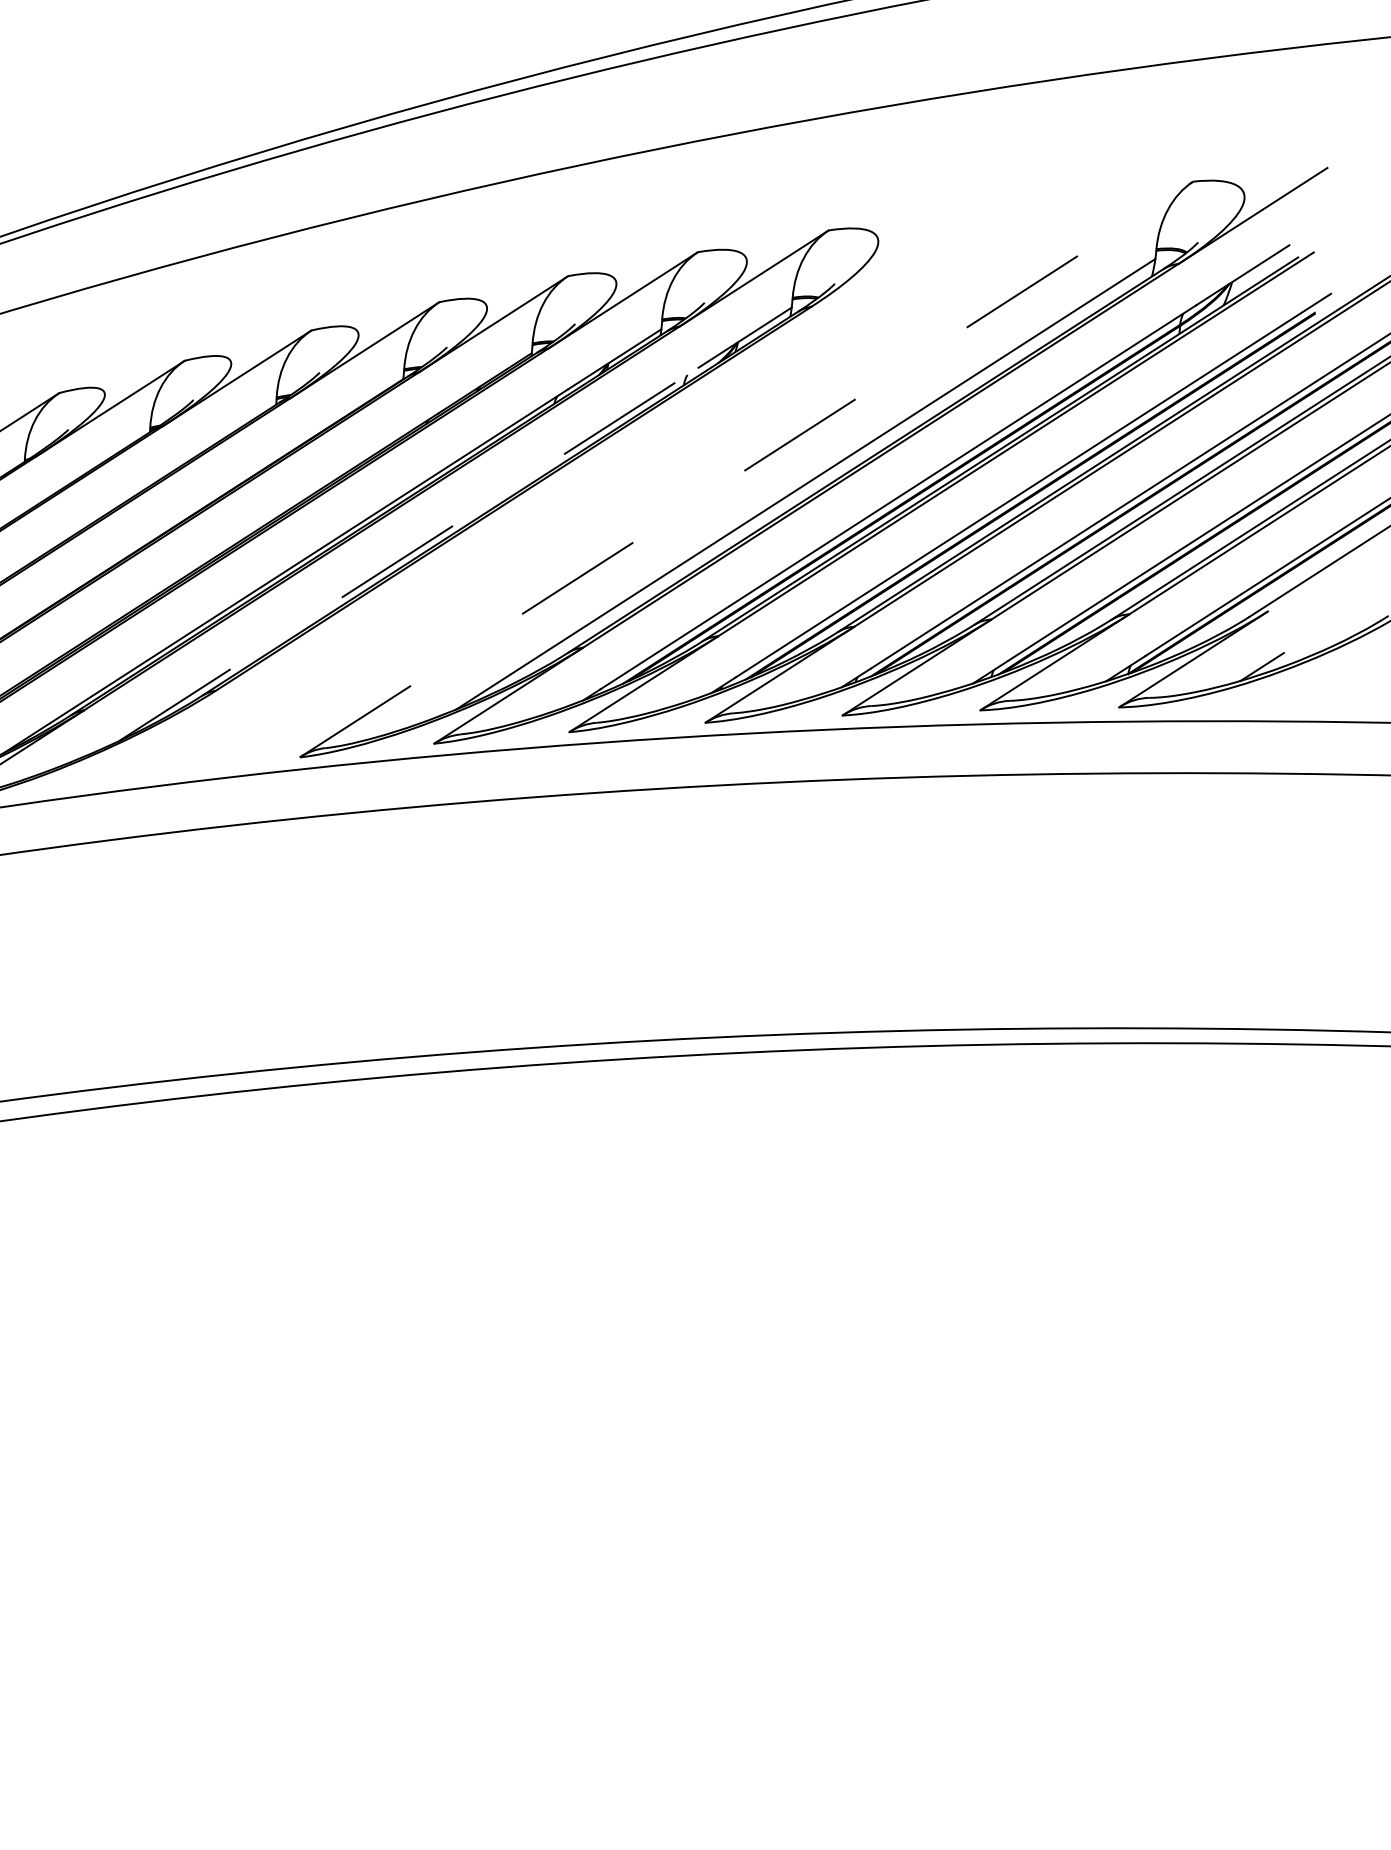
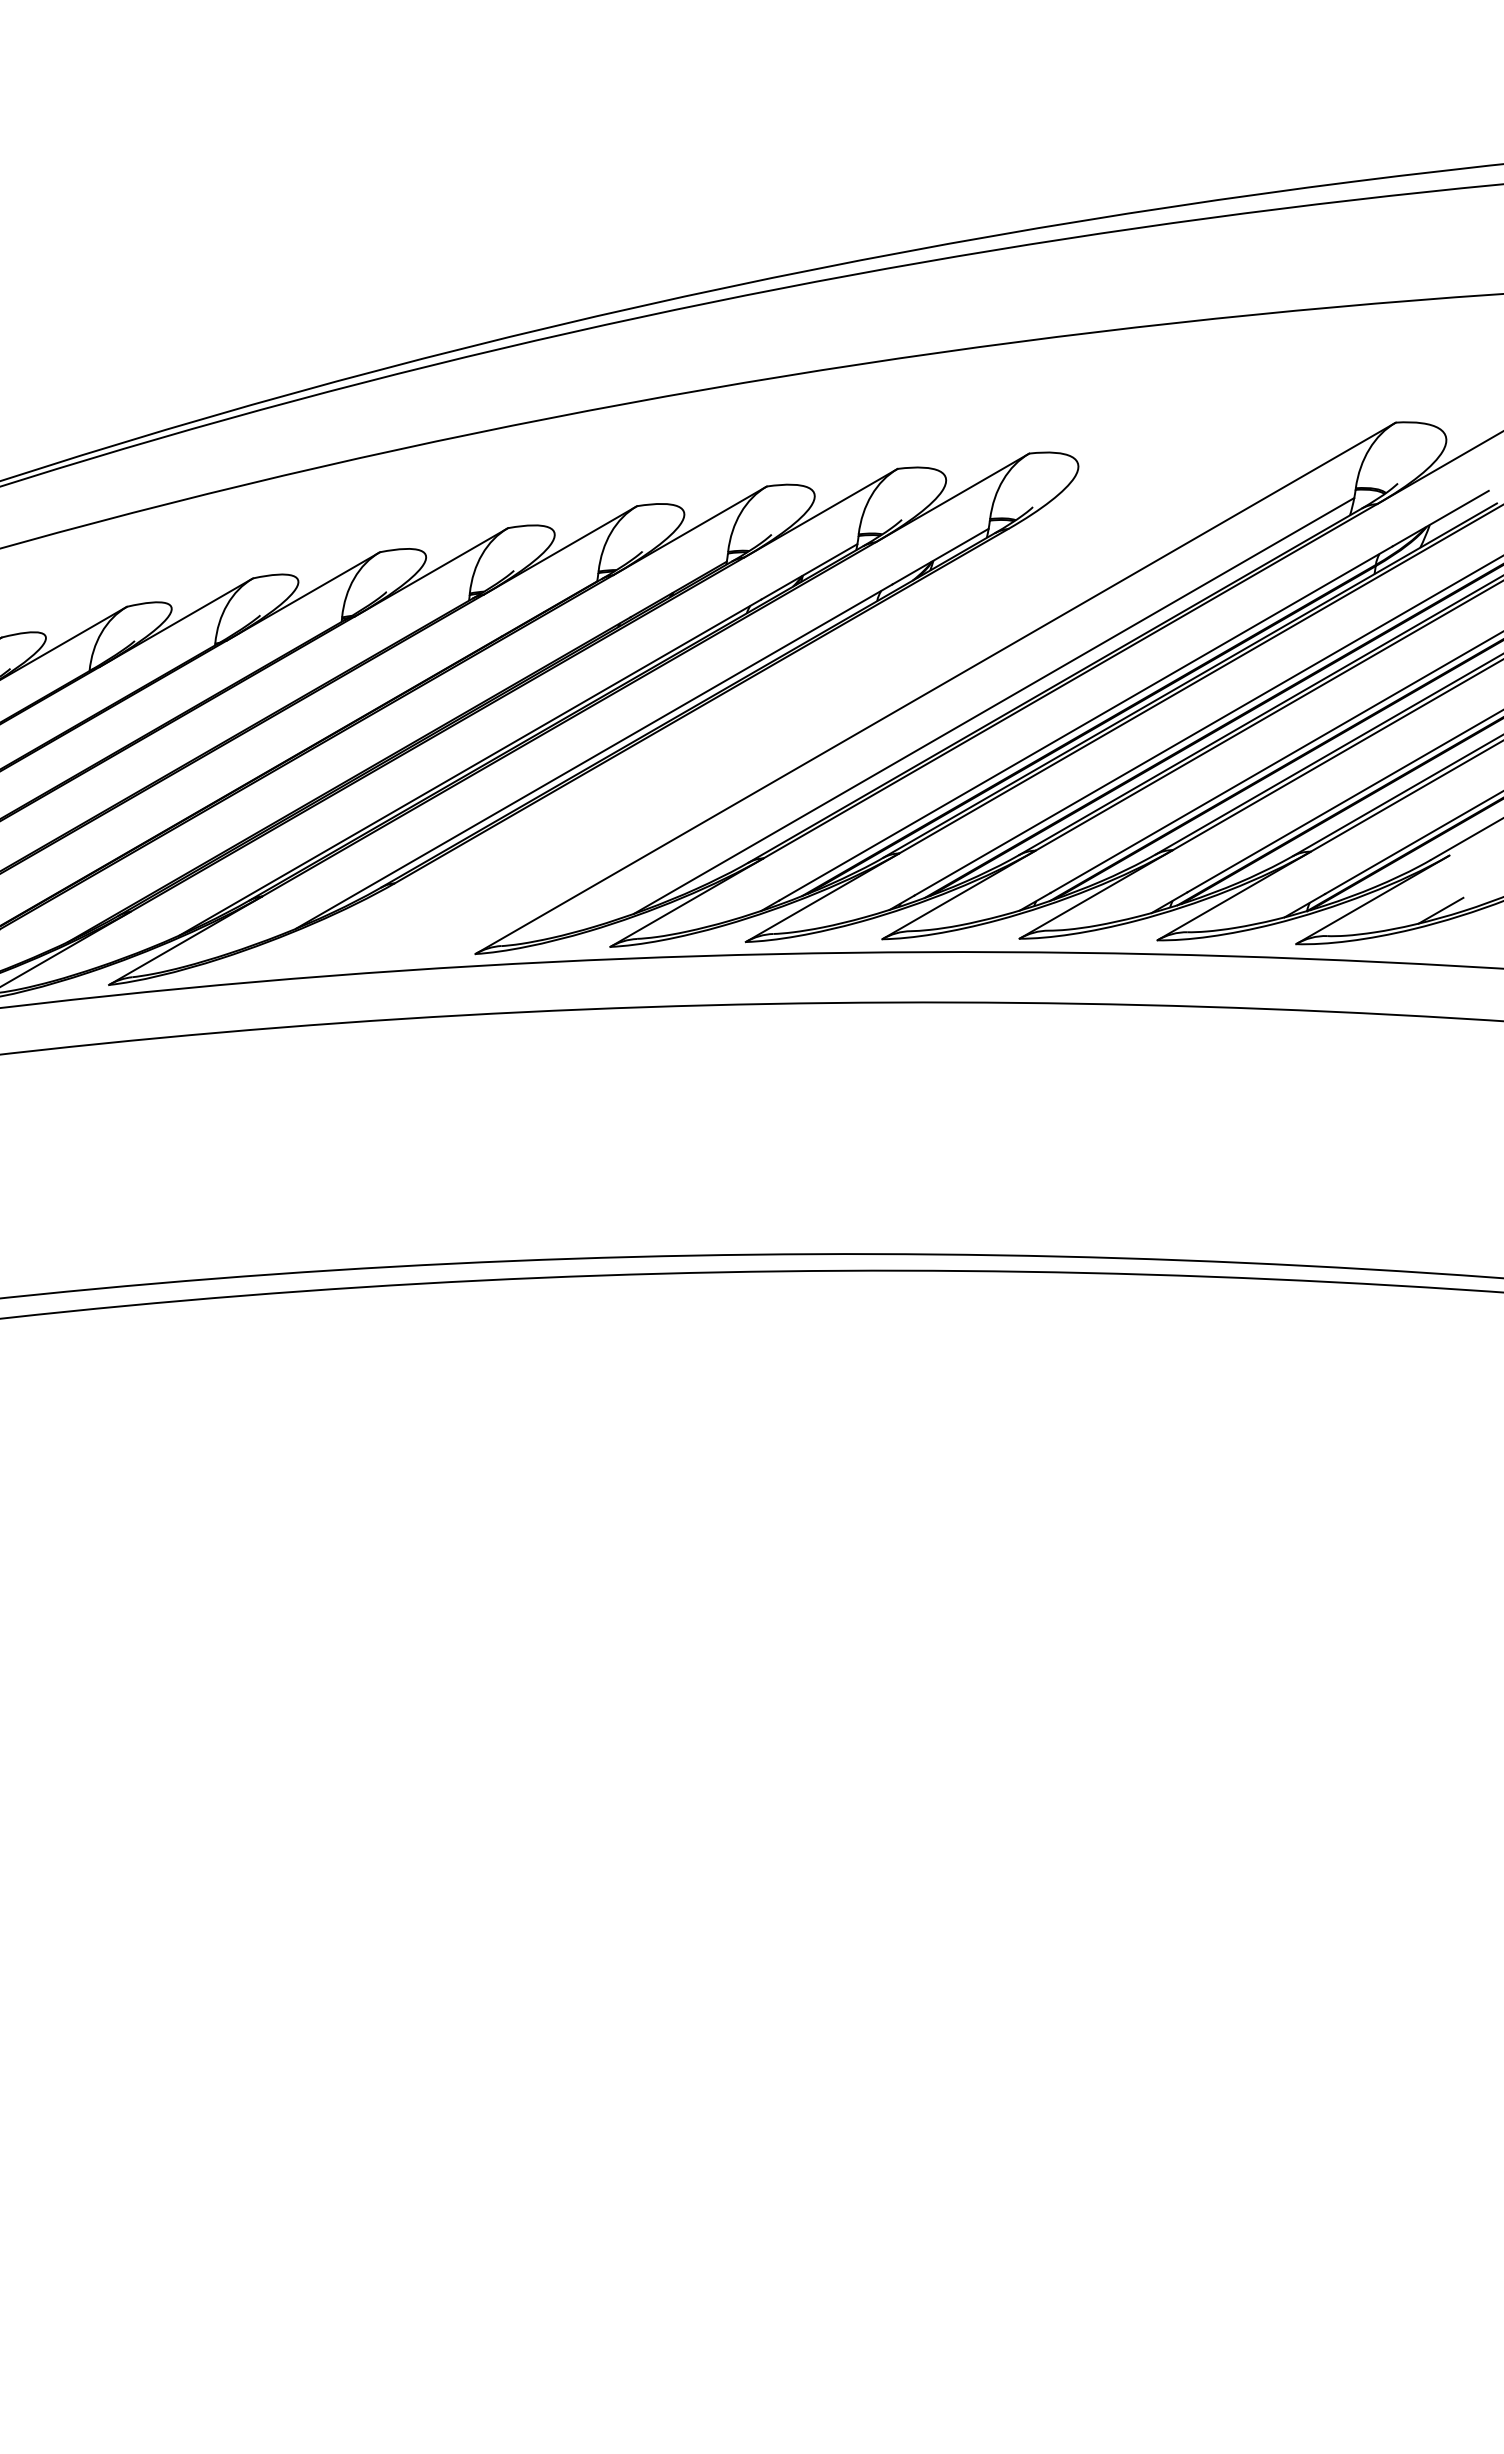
line: (747, 469) -> (936, 688), dashed -> solid
line: (409, 554) -> (594, 756), dashed -> solid

